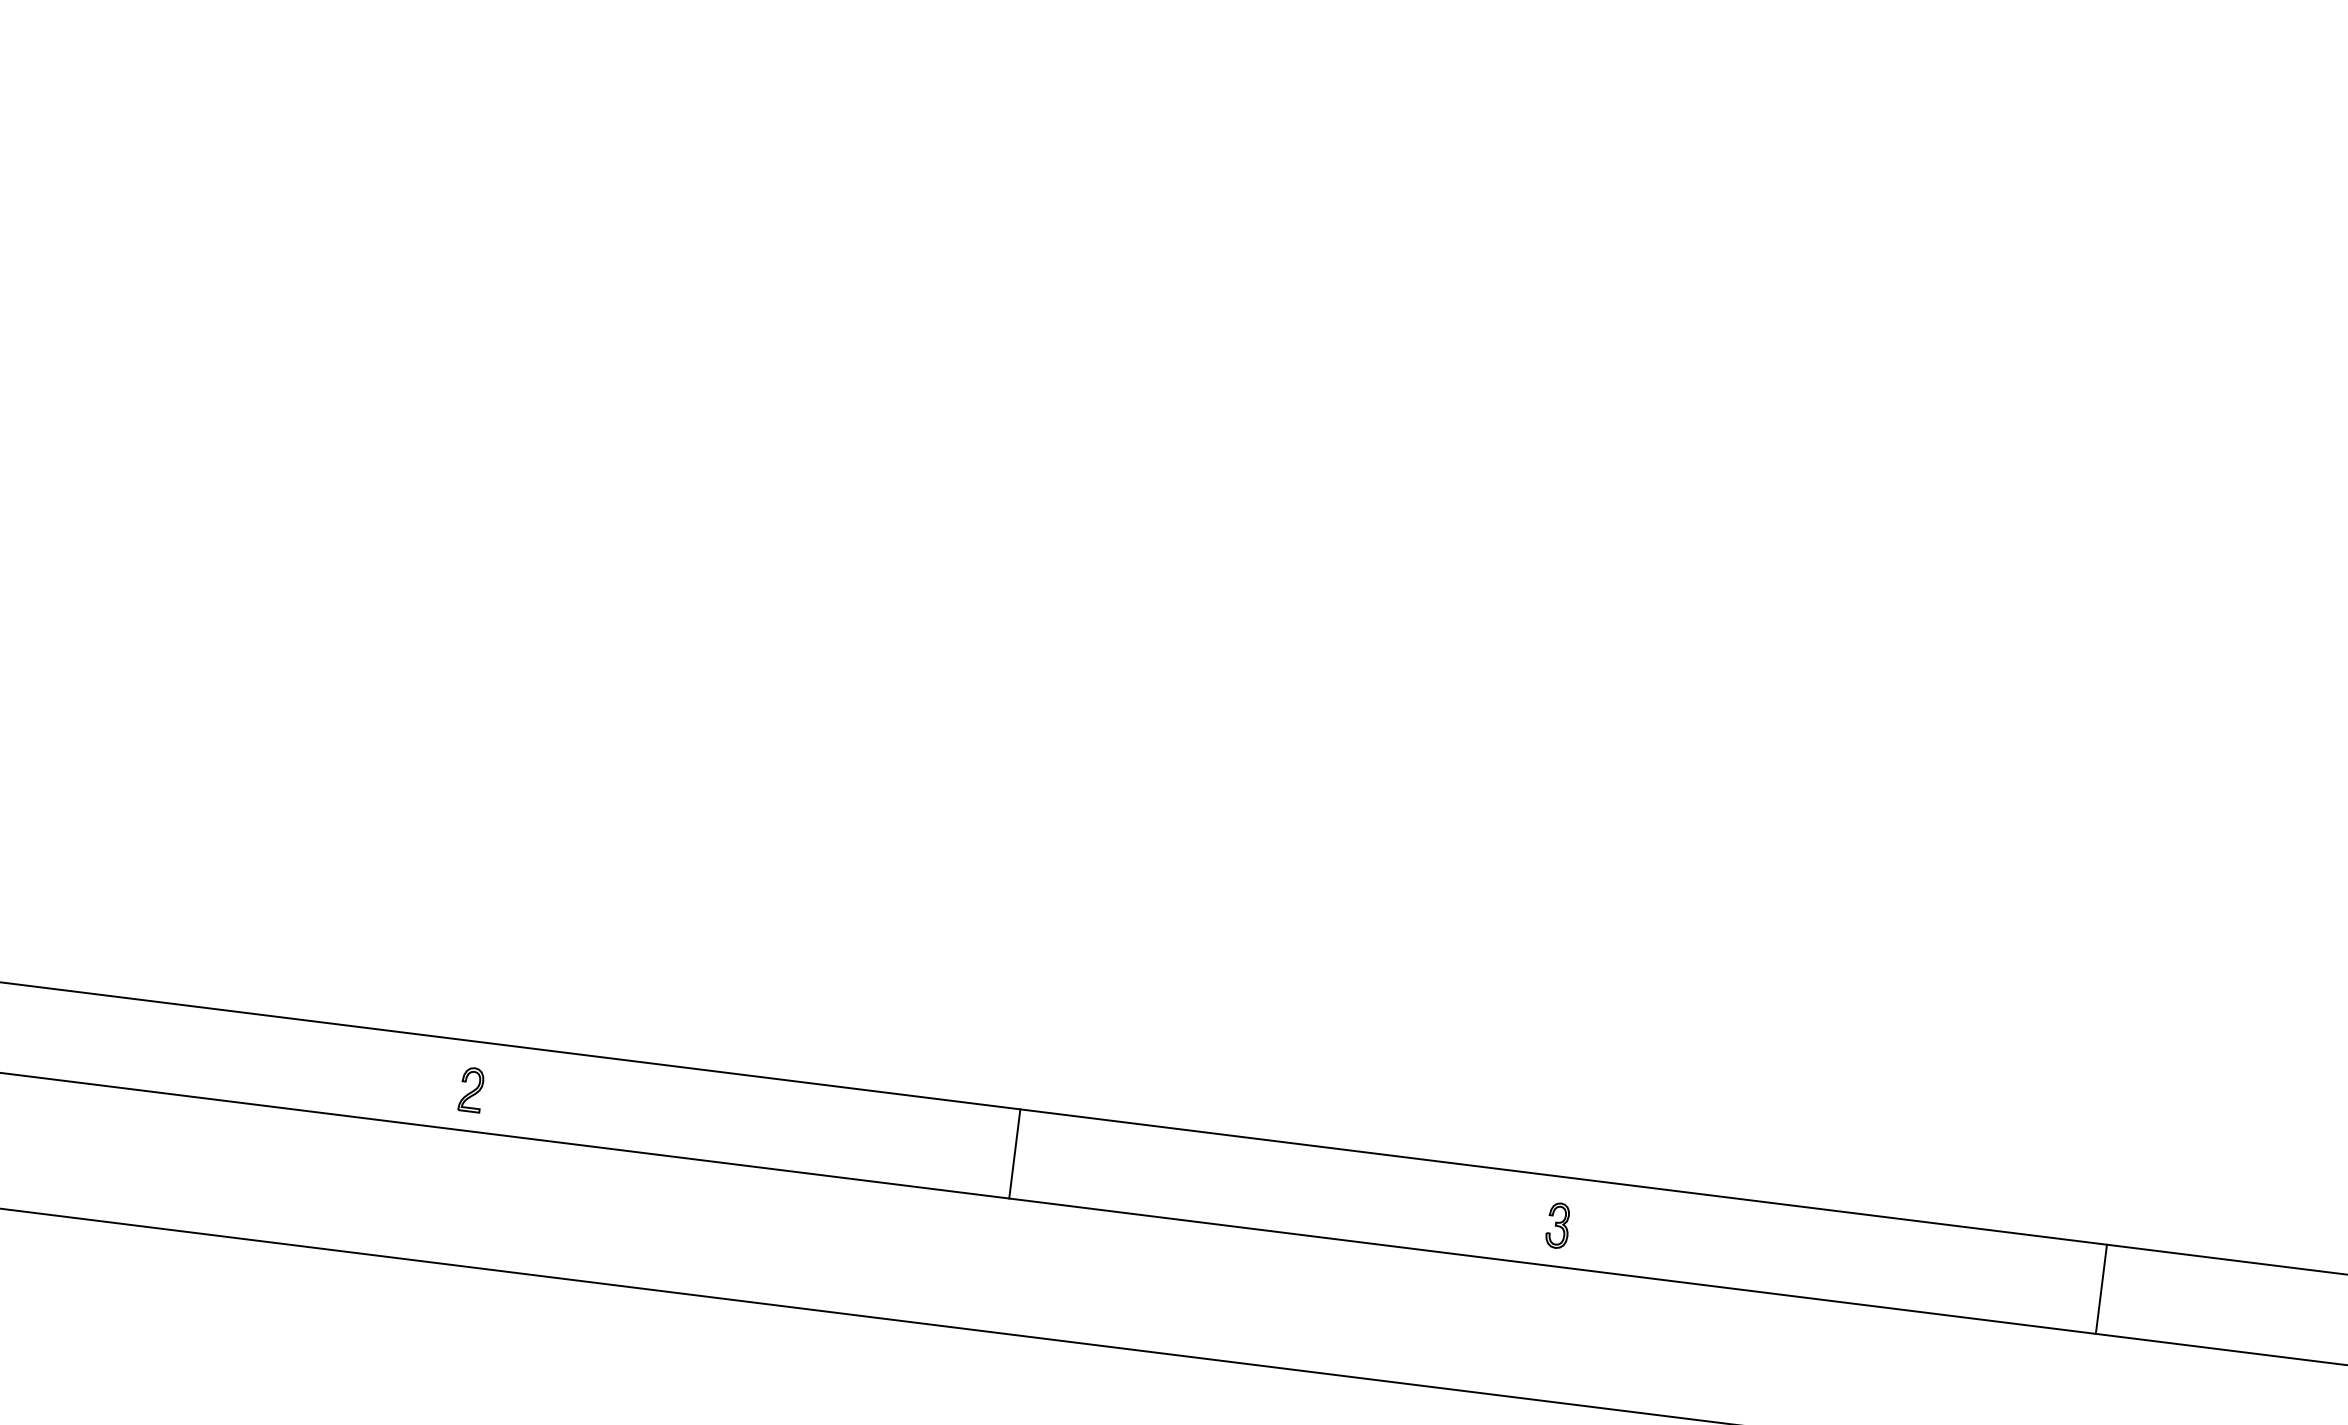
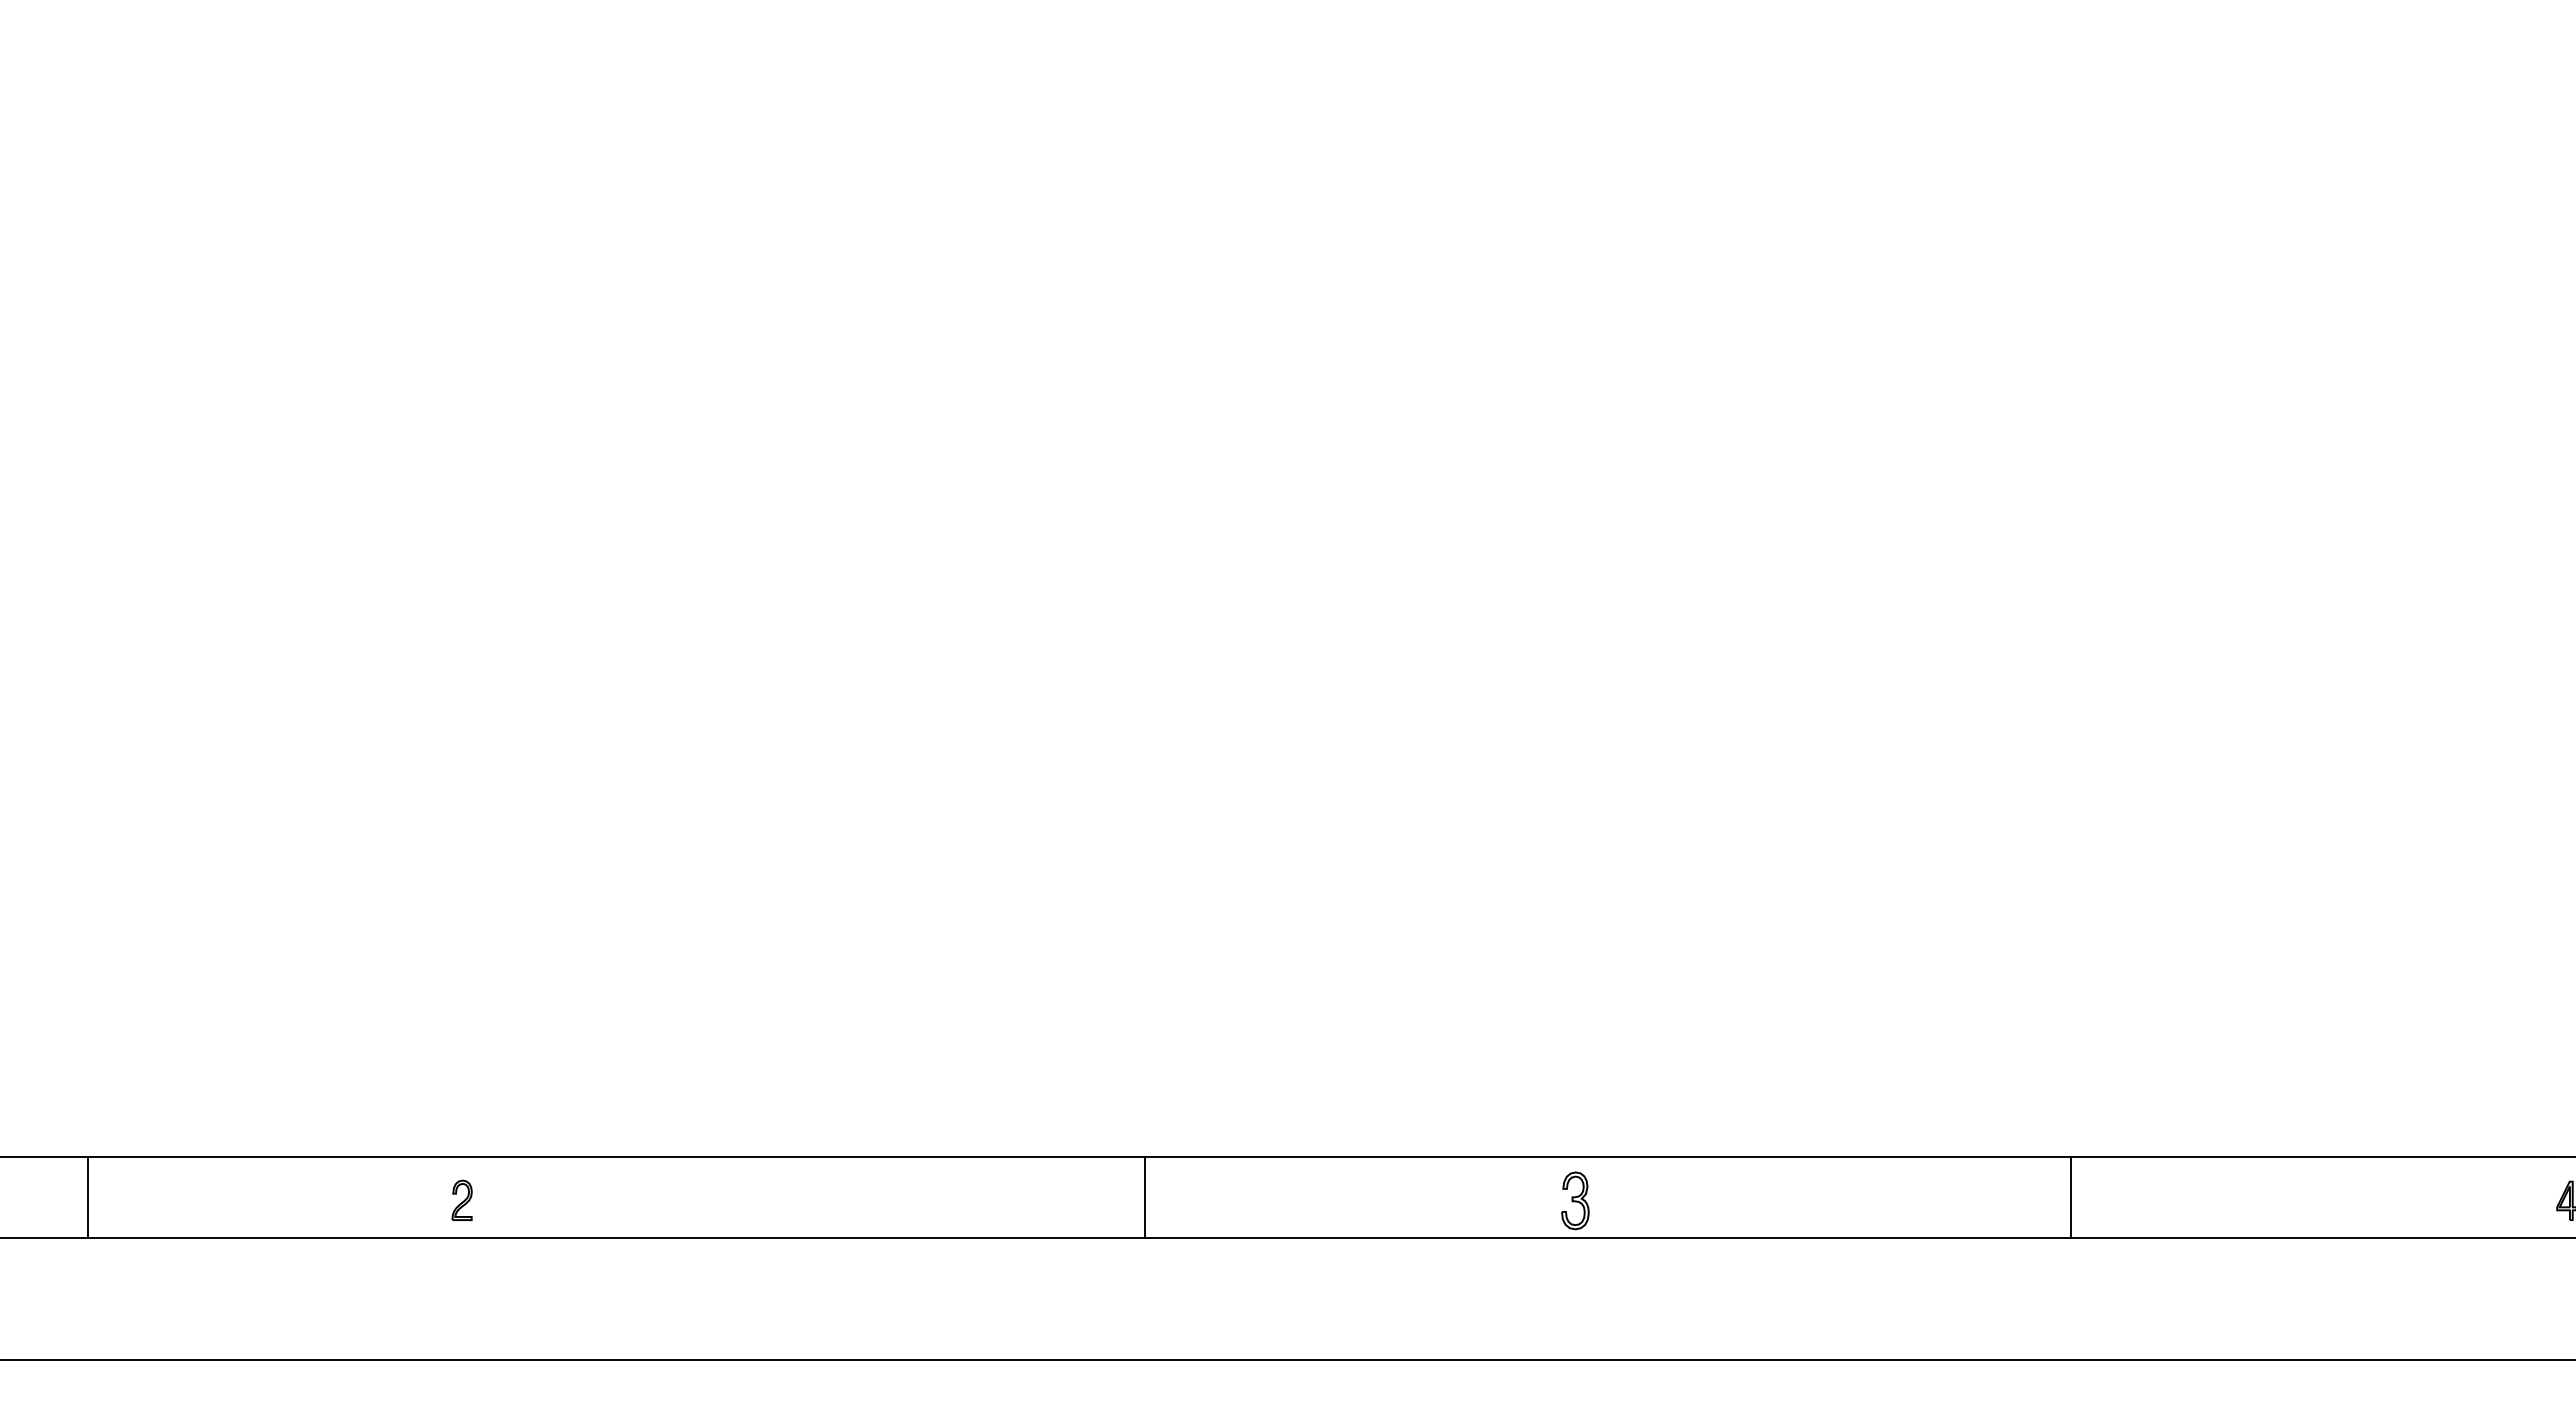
part: (470, 1088) -> (461, 1199), moved
line: (1015, 1153) -> (1145, 1196), moved
part: (1558, 1225) -> (1575, 1200), size x1.4

